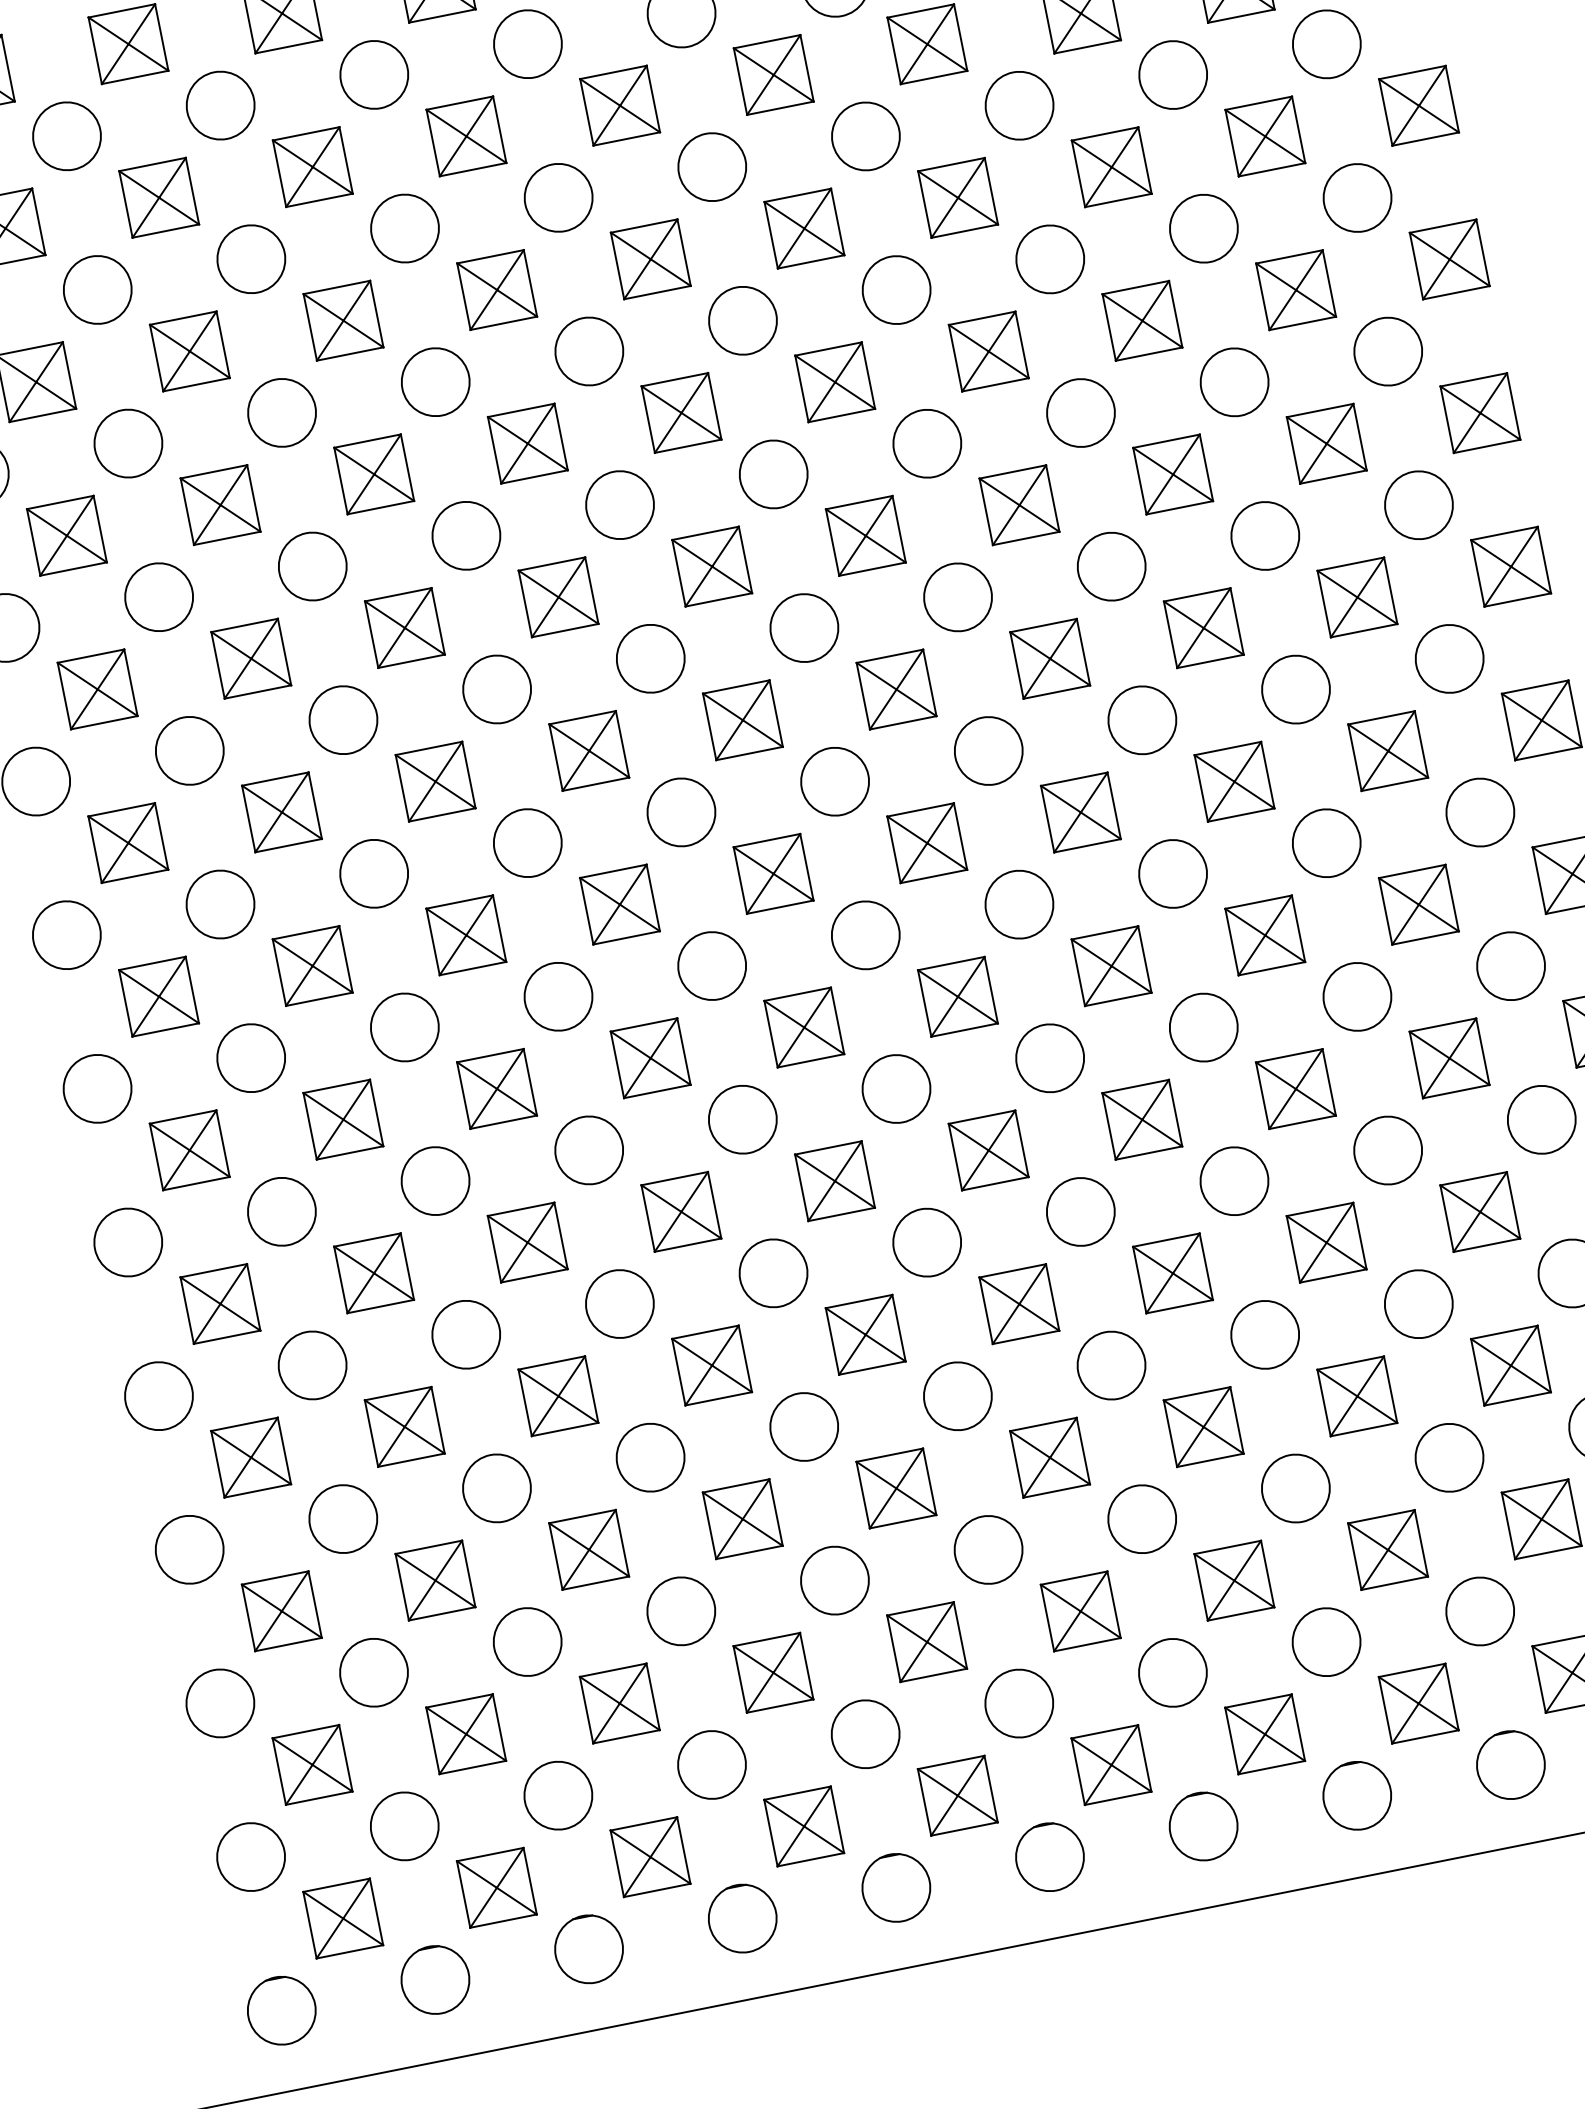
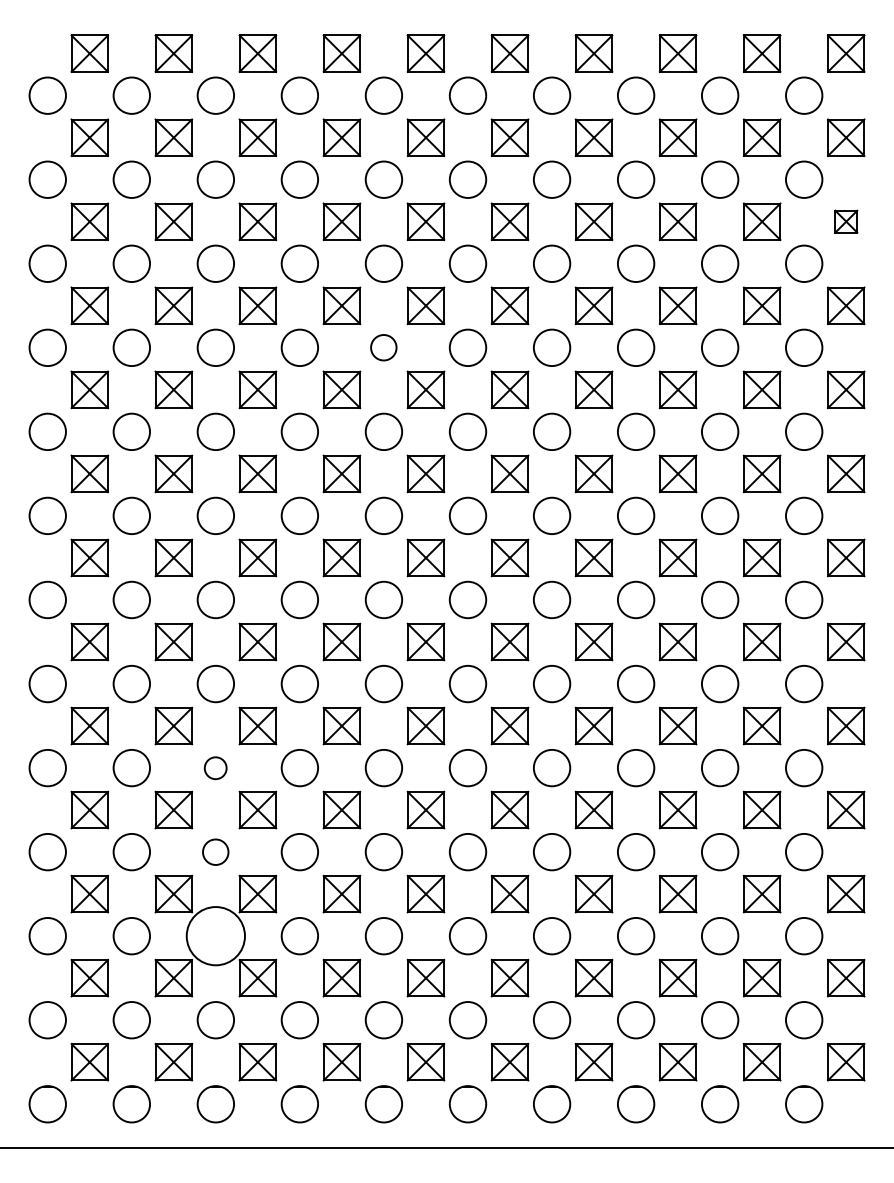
part: (1419, 105) -> (846, 221), size x0.6
circle: (619, 504) -> (383, 347), size x0.7
circle: (465, 1335) -> (215, 768), size x0.6
circle: (496, 1489) -> (215, 852), size x0.7
circle: (526, 1640) -> (215, 935), size x1.6

